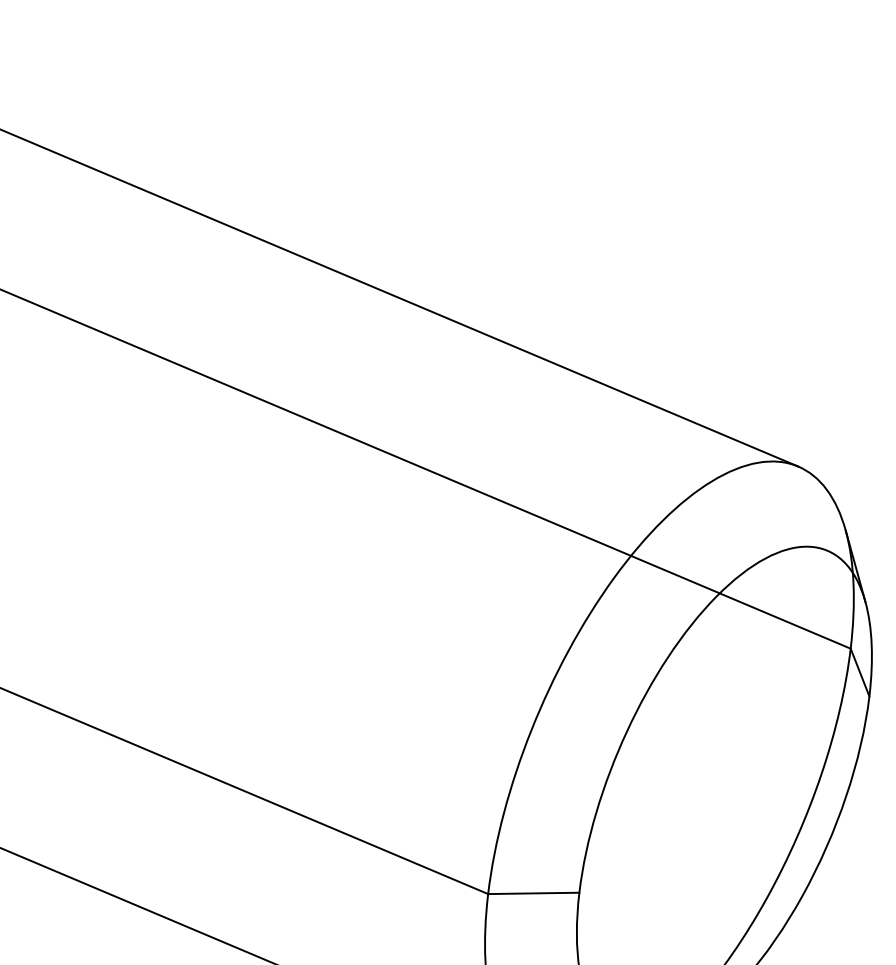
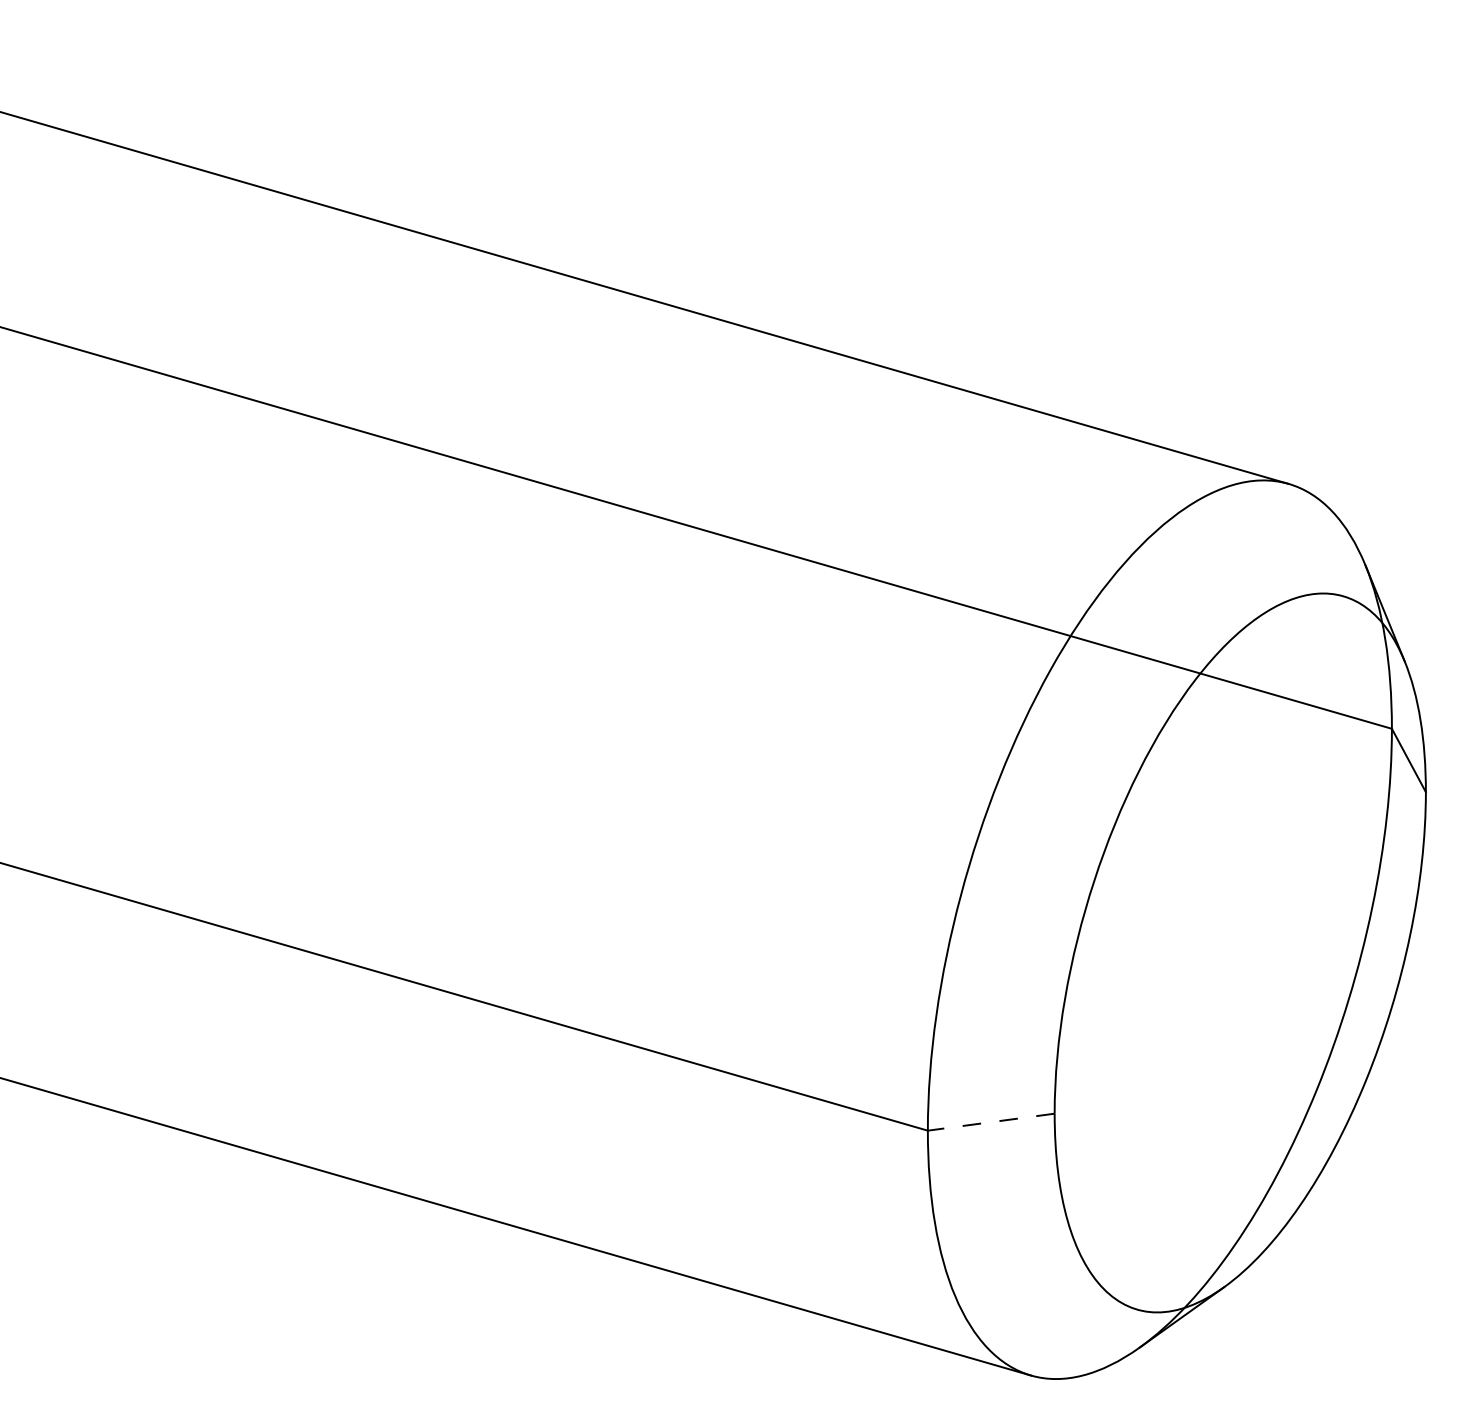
line: (533, 893) -> (991, 1122), solid -> dashed

